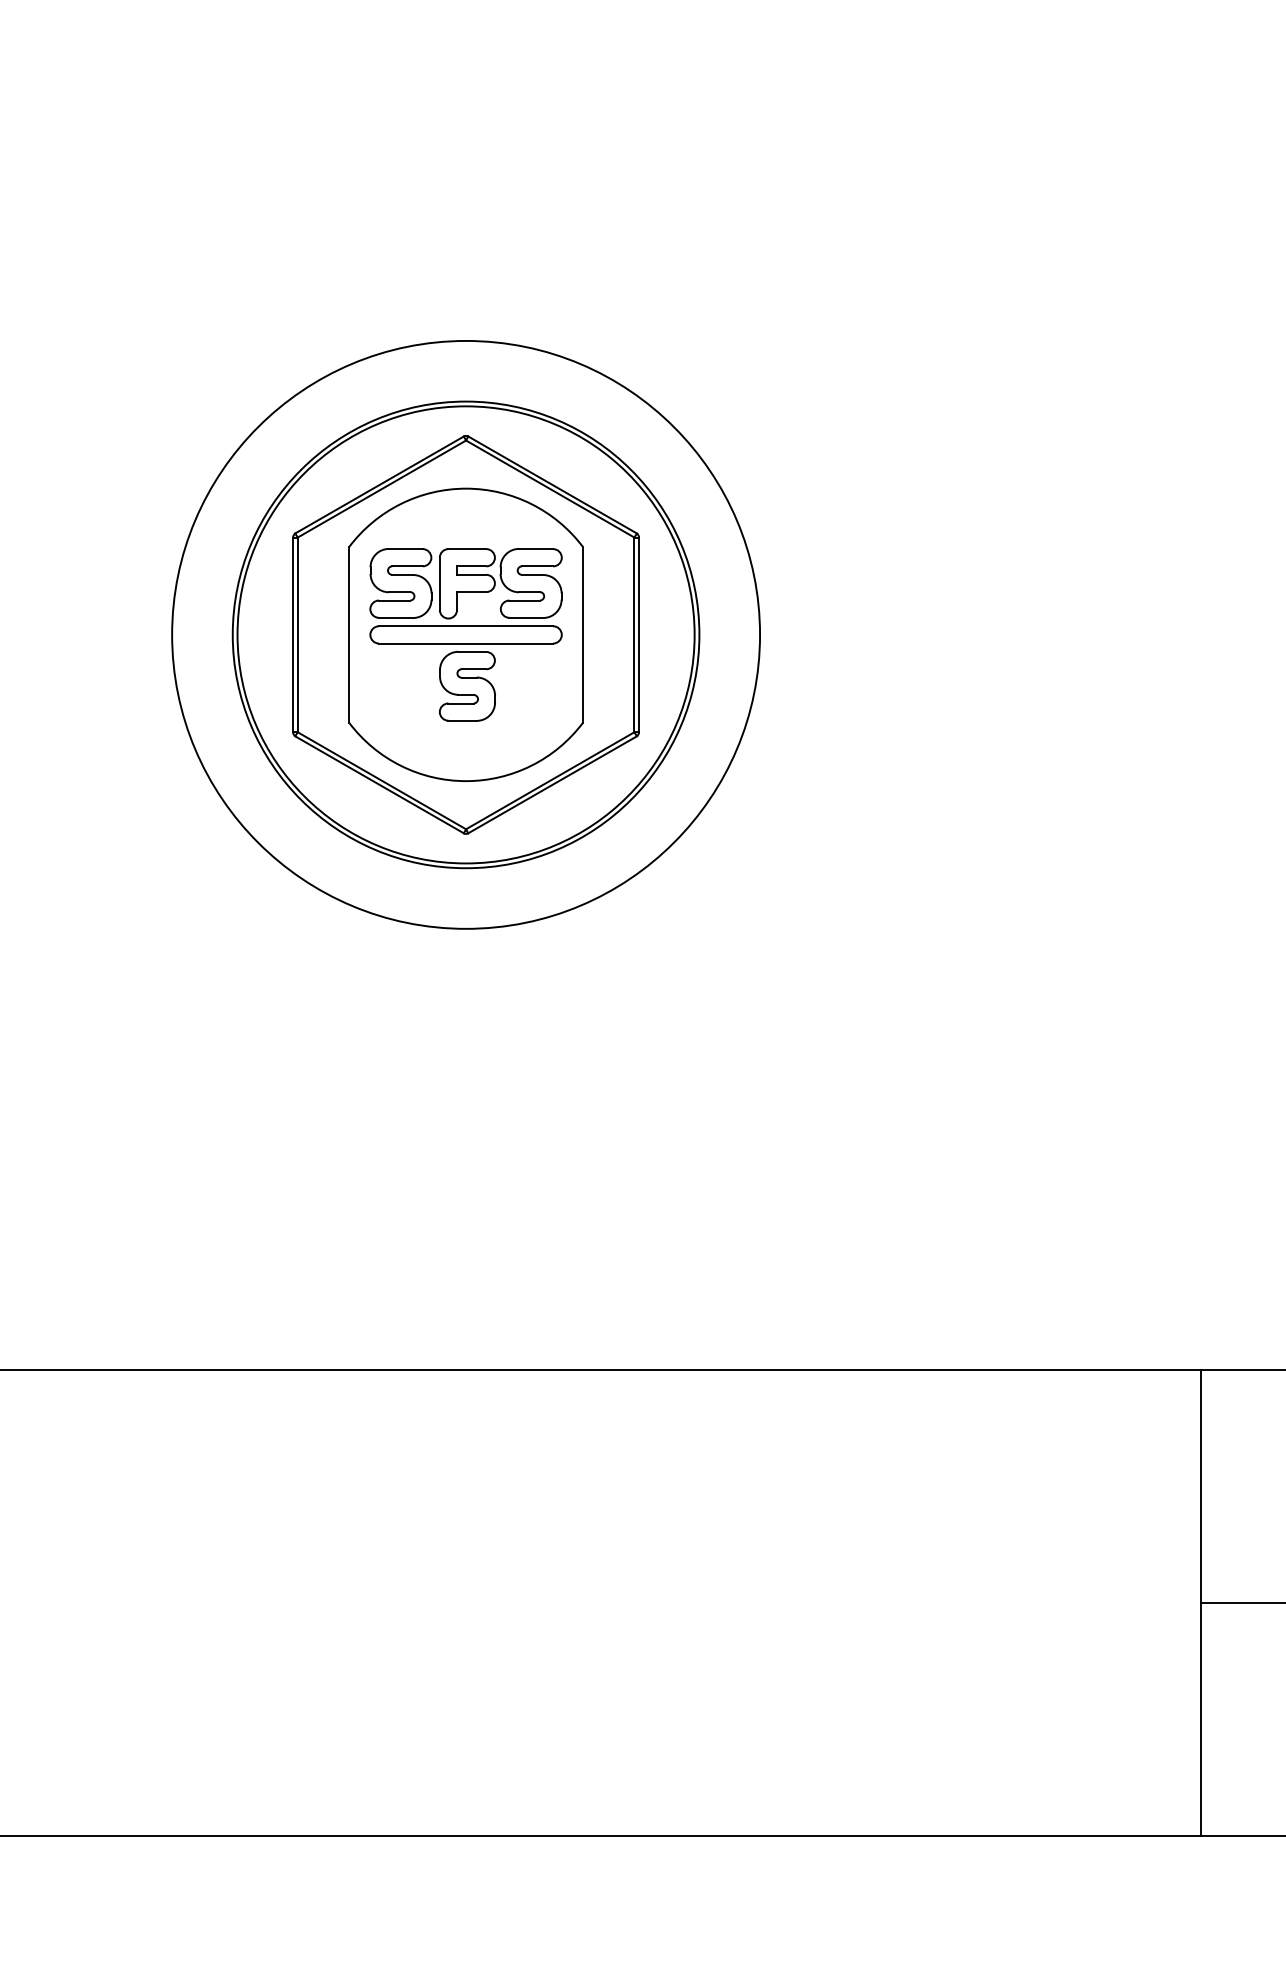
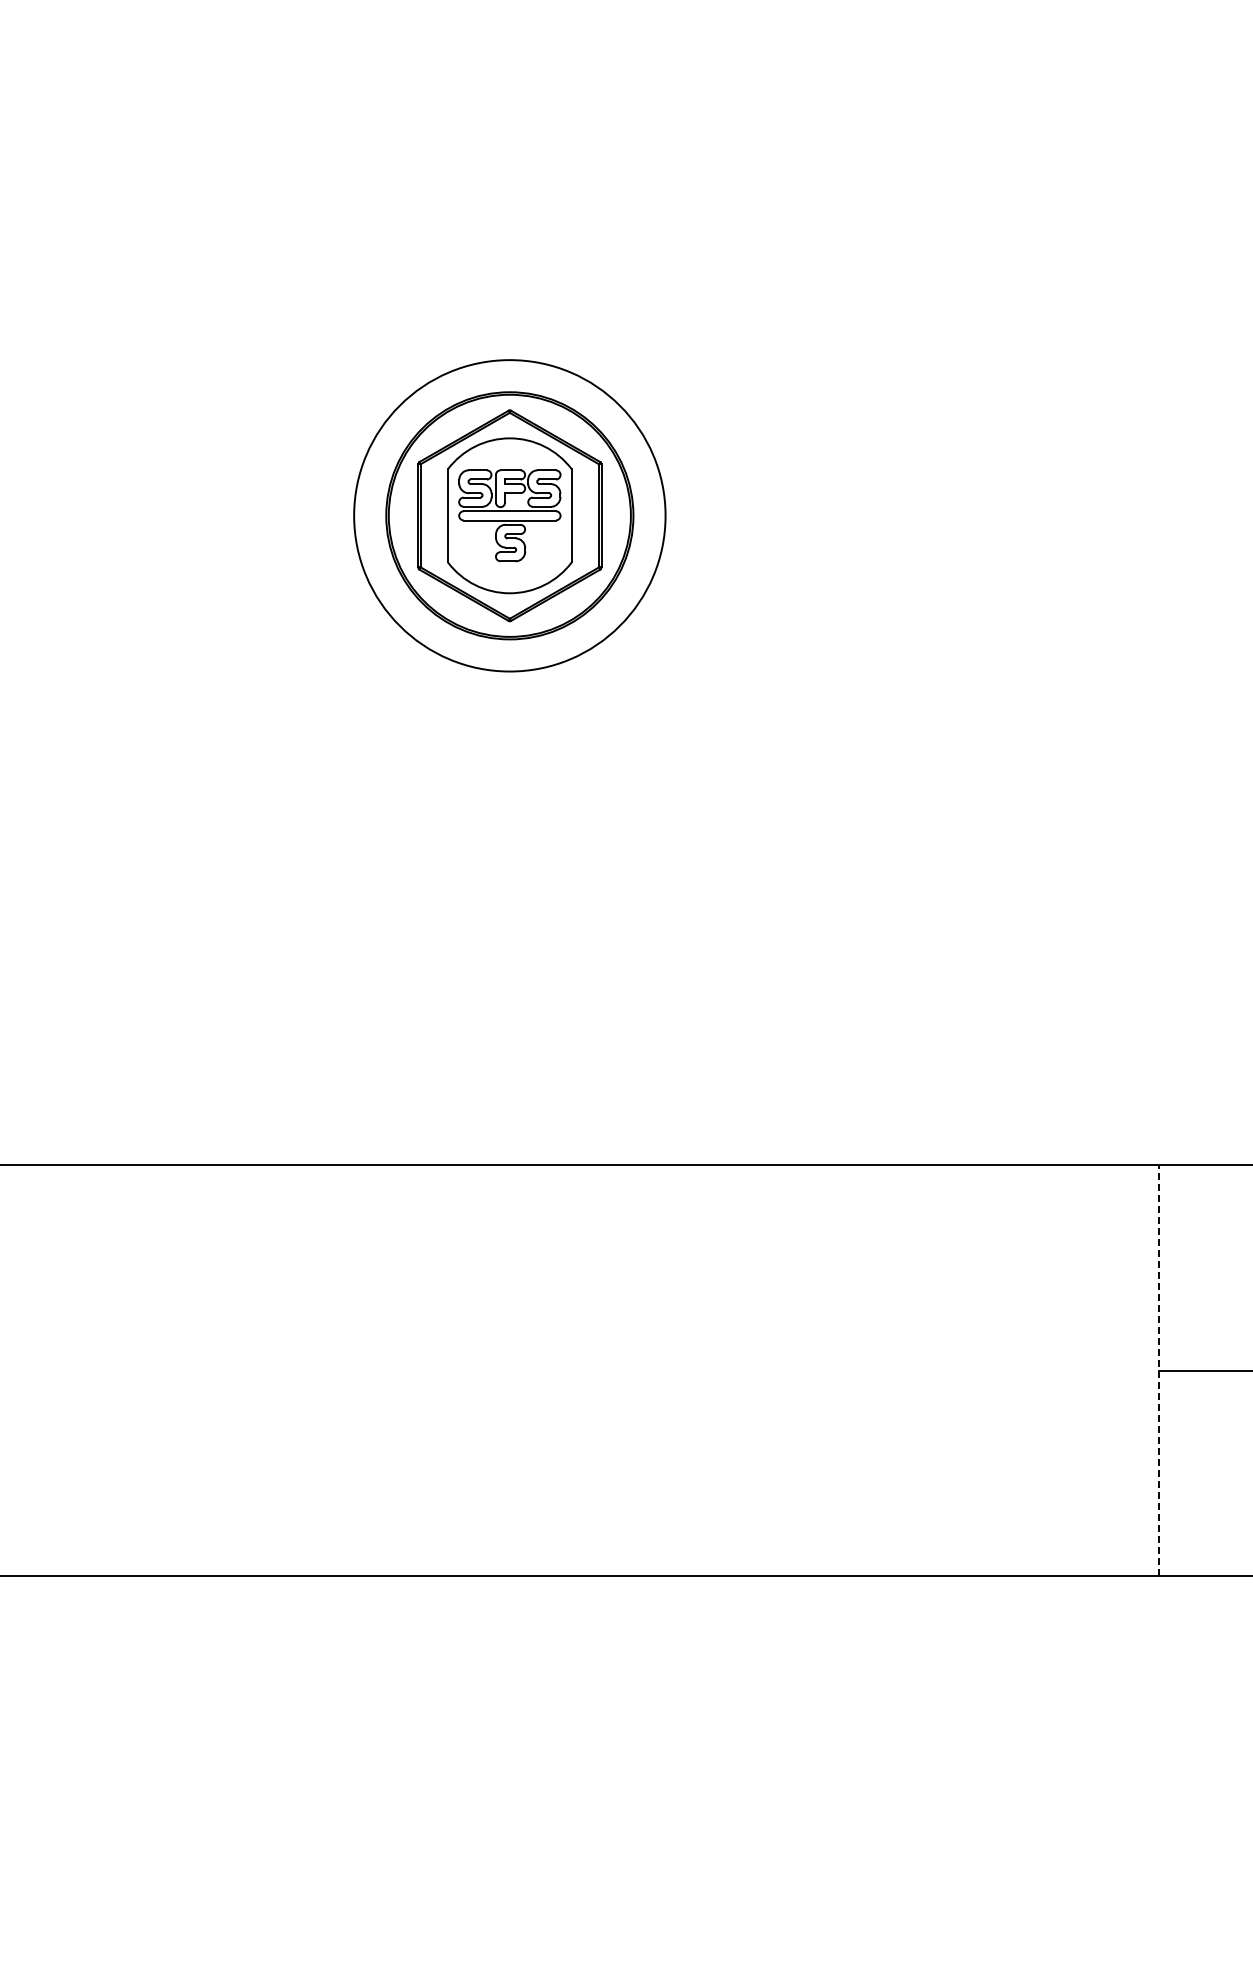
part: (465, 634) -> (509, 515), size x0.6
line: (1200, 1603) -> (1158, 1370), solid -> dashed

